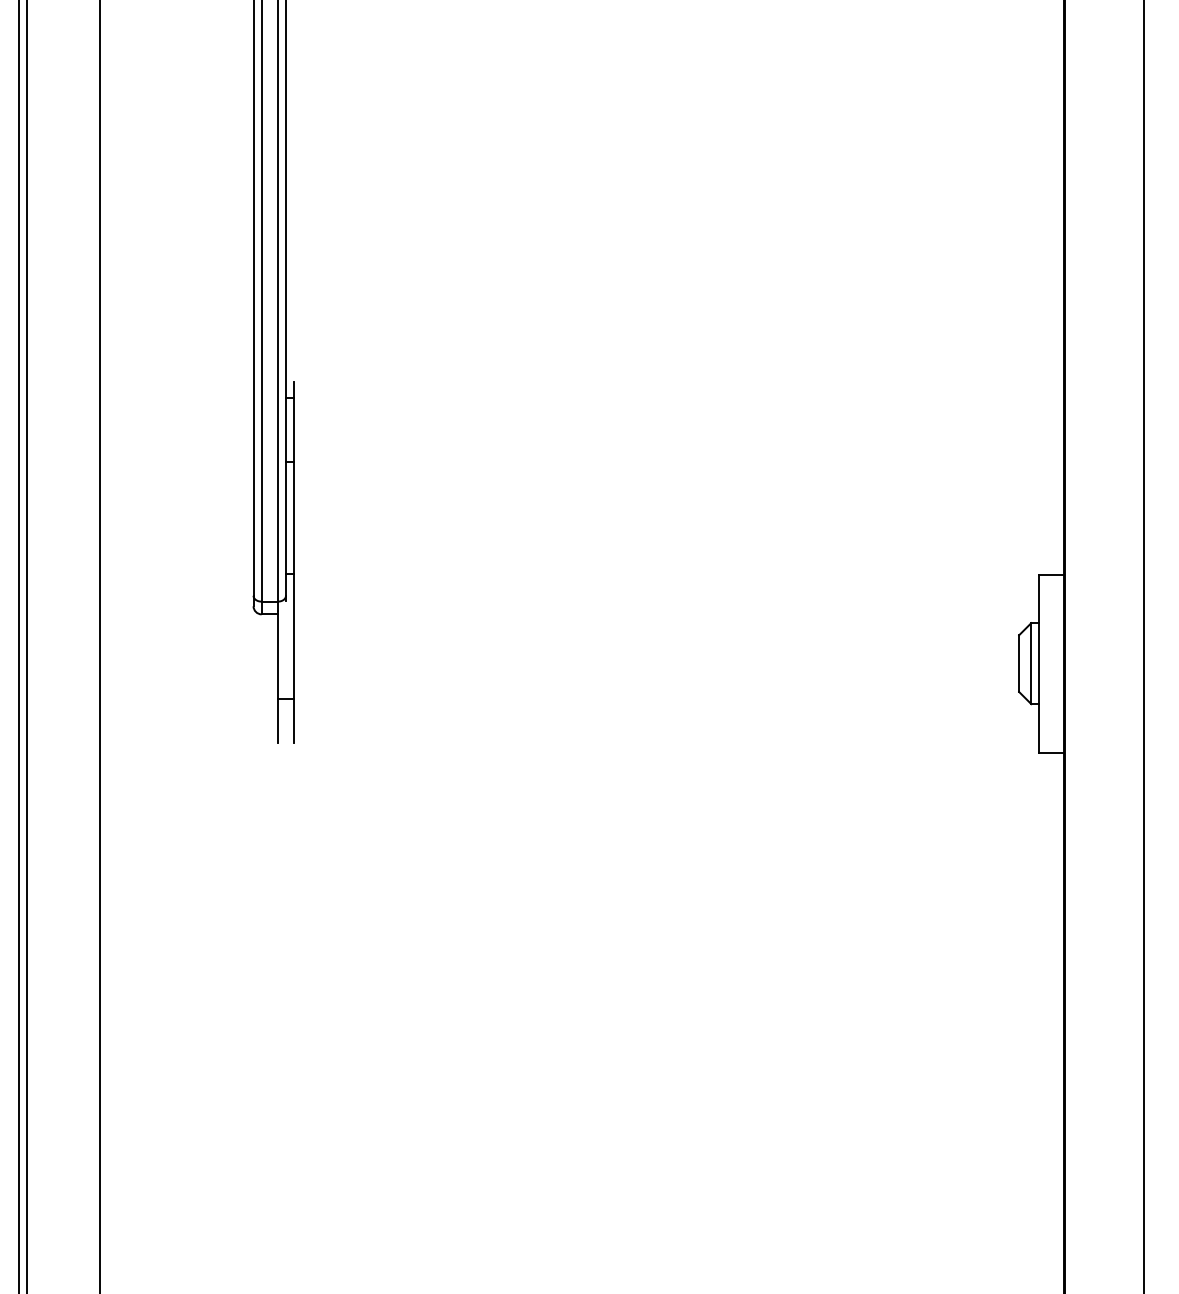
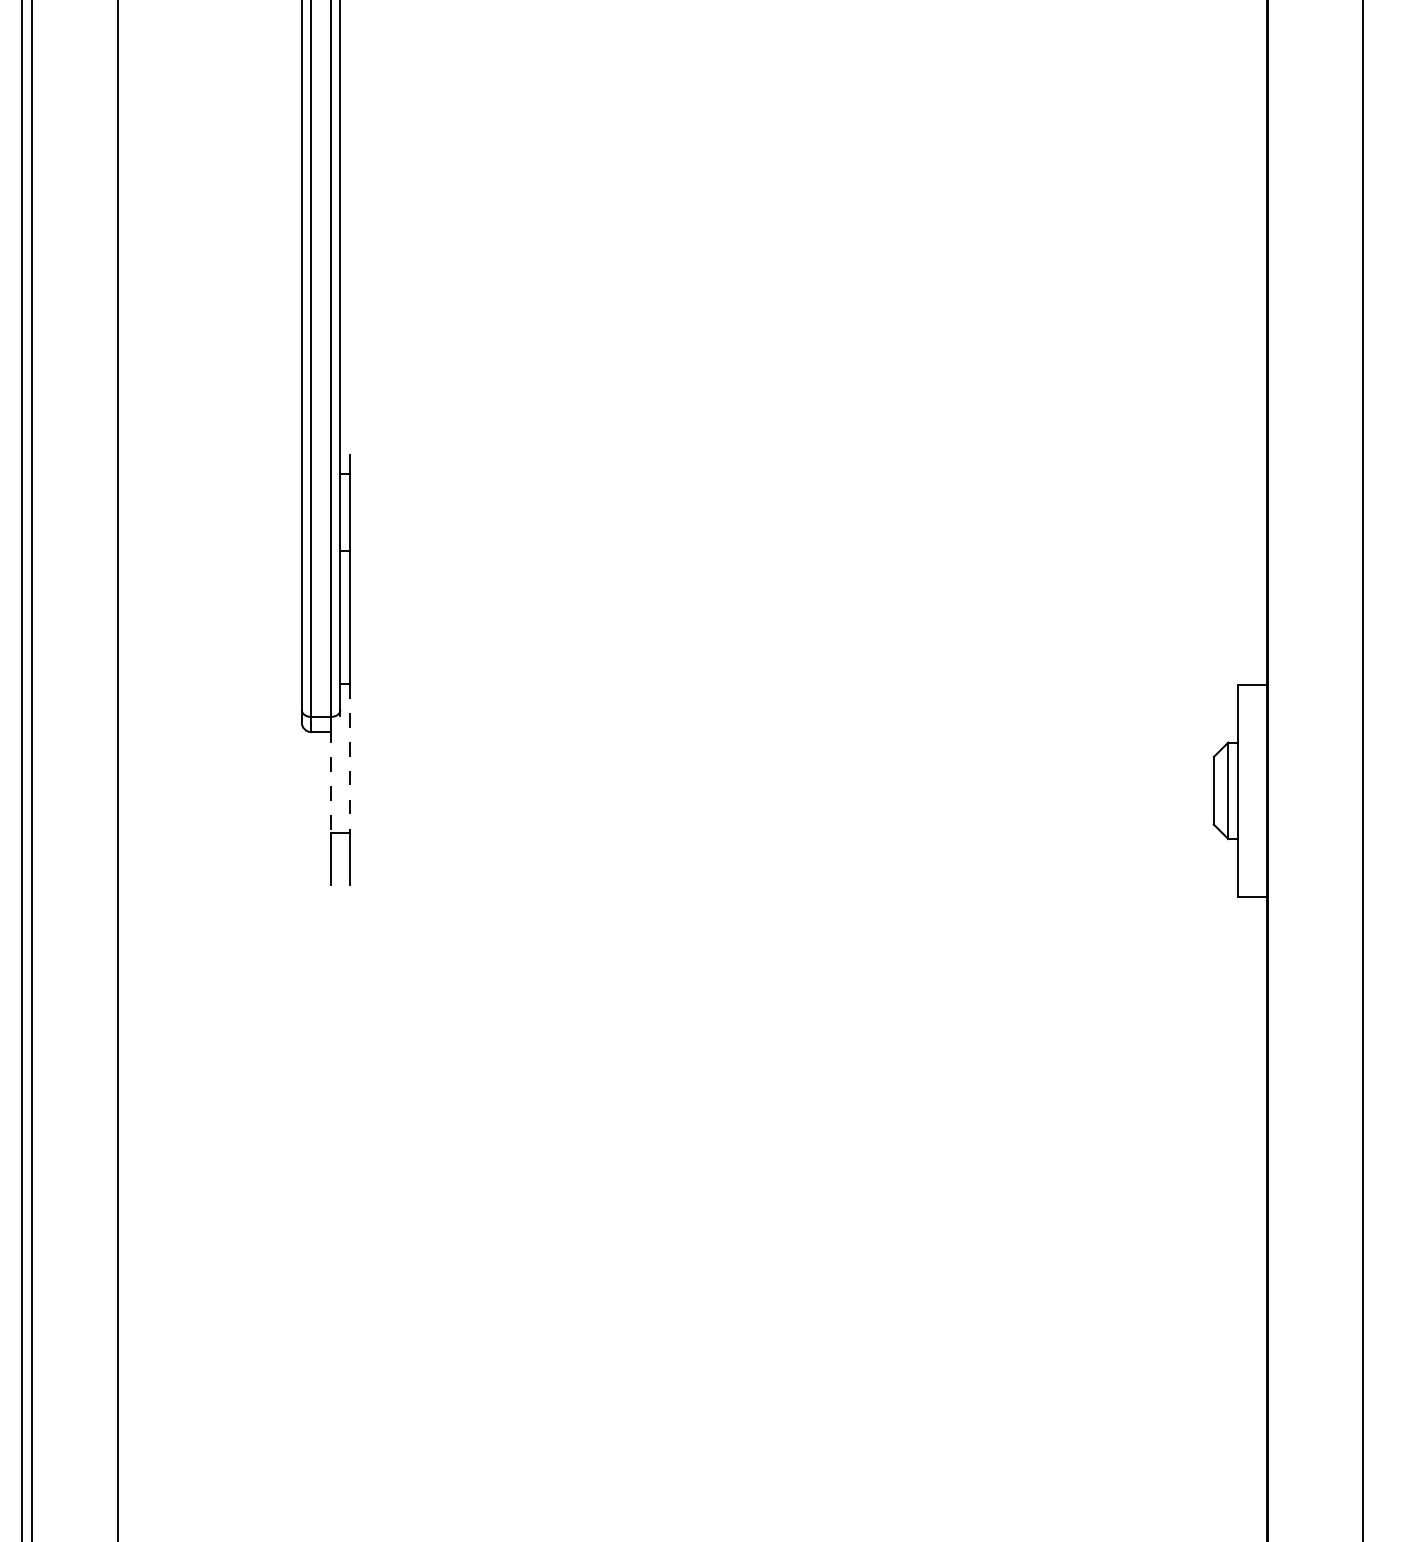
line: (294, 636) -> (350, 758), solid -> dashed
line: (277, 654) -> (330, 780), solid -> dashed

